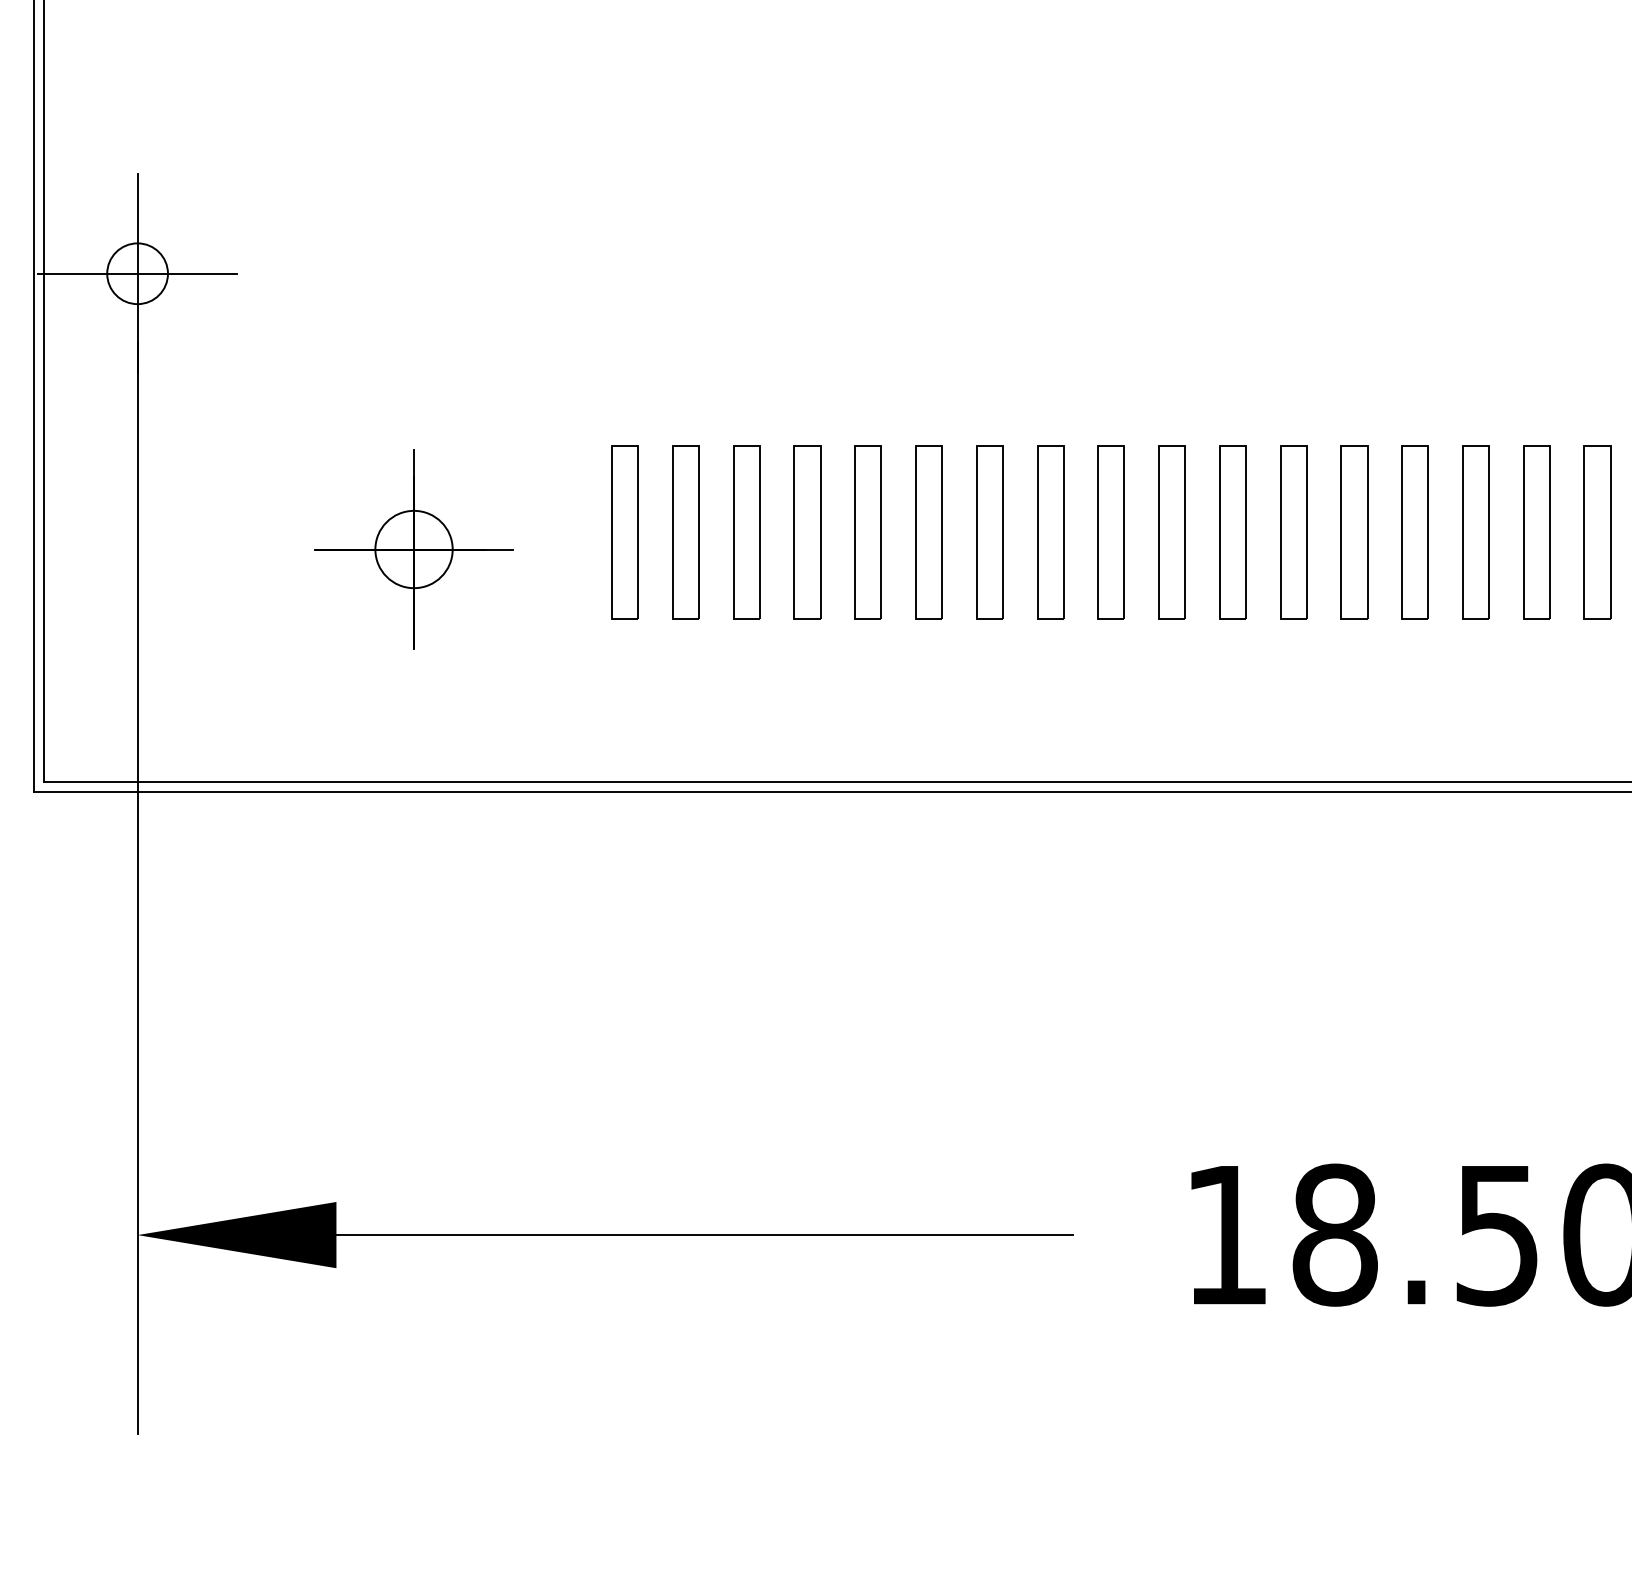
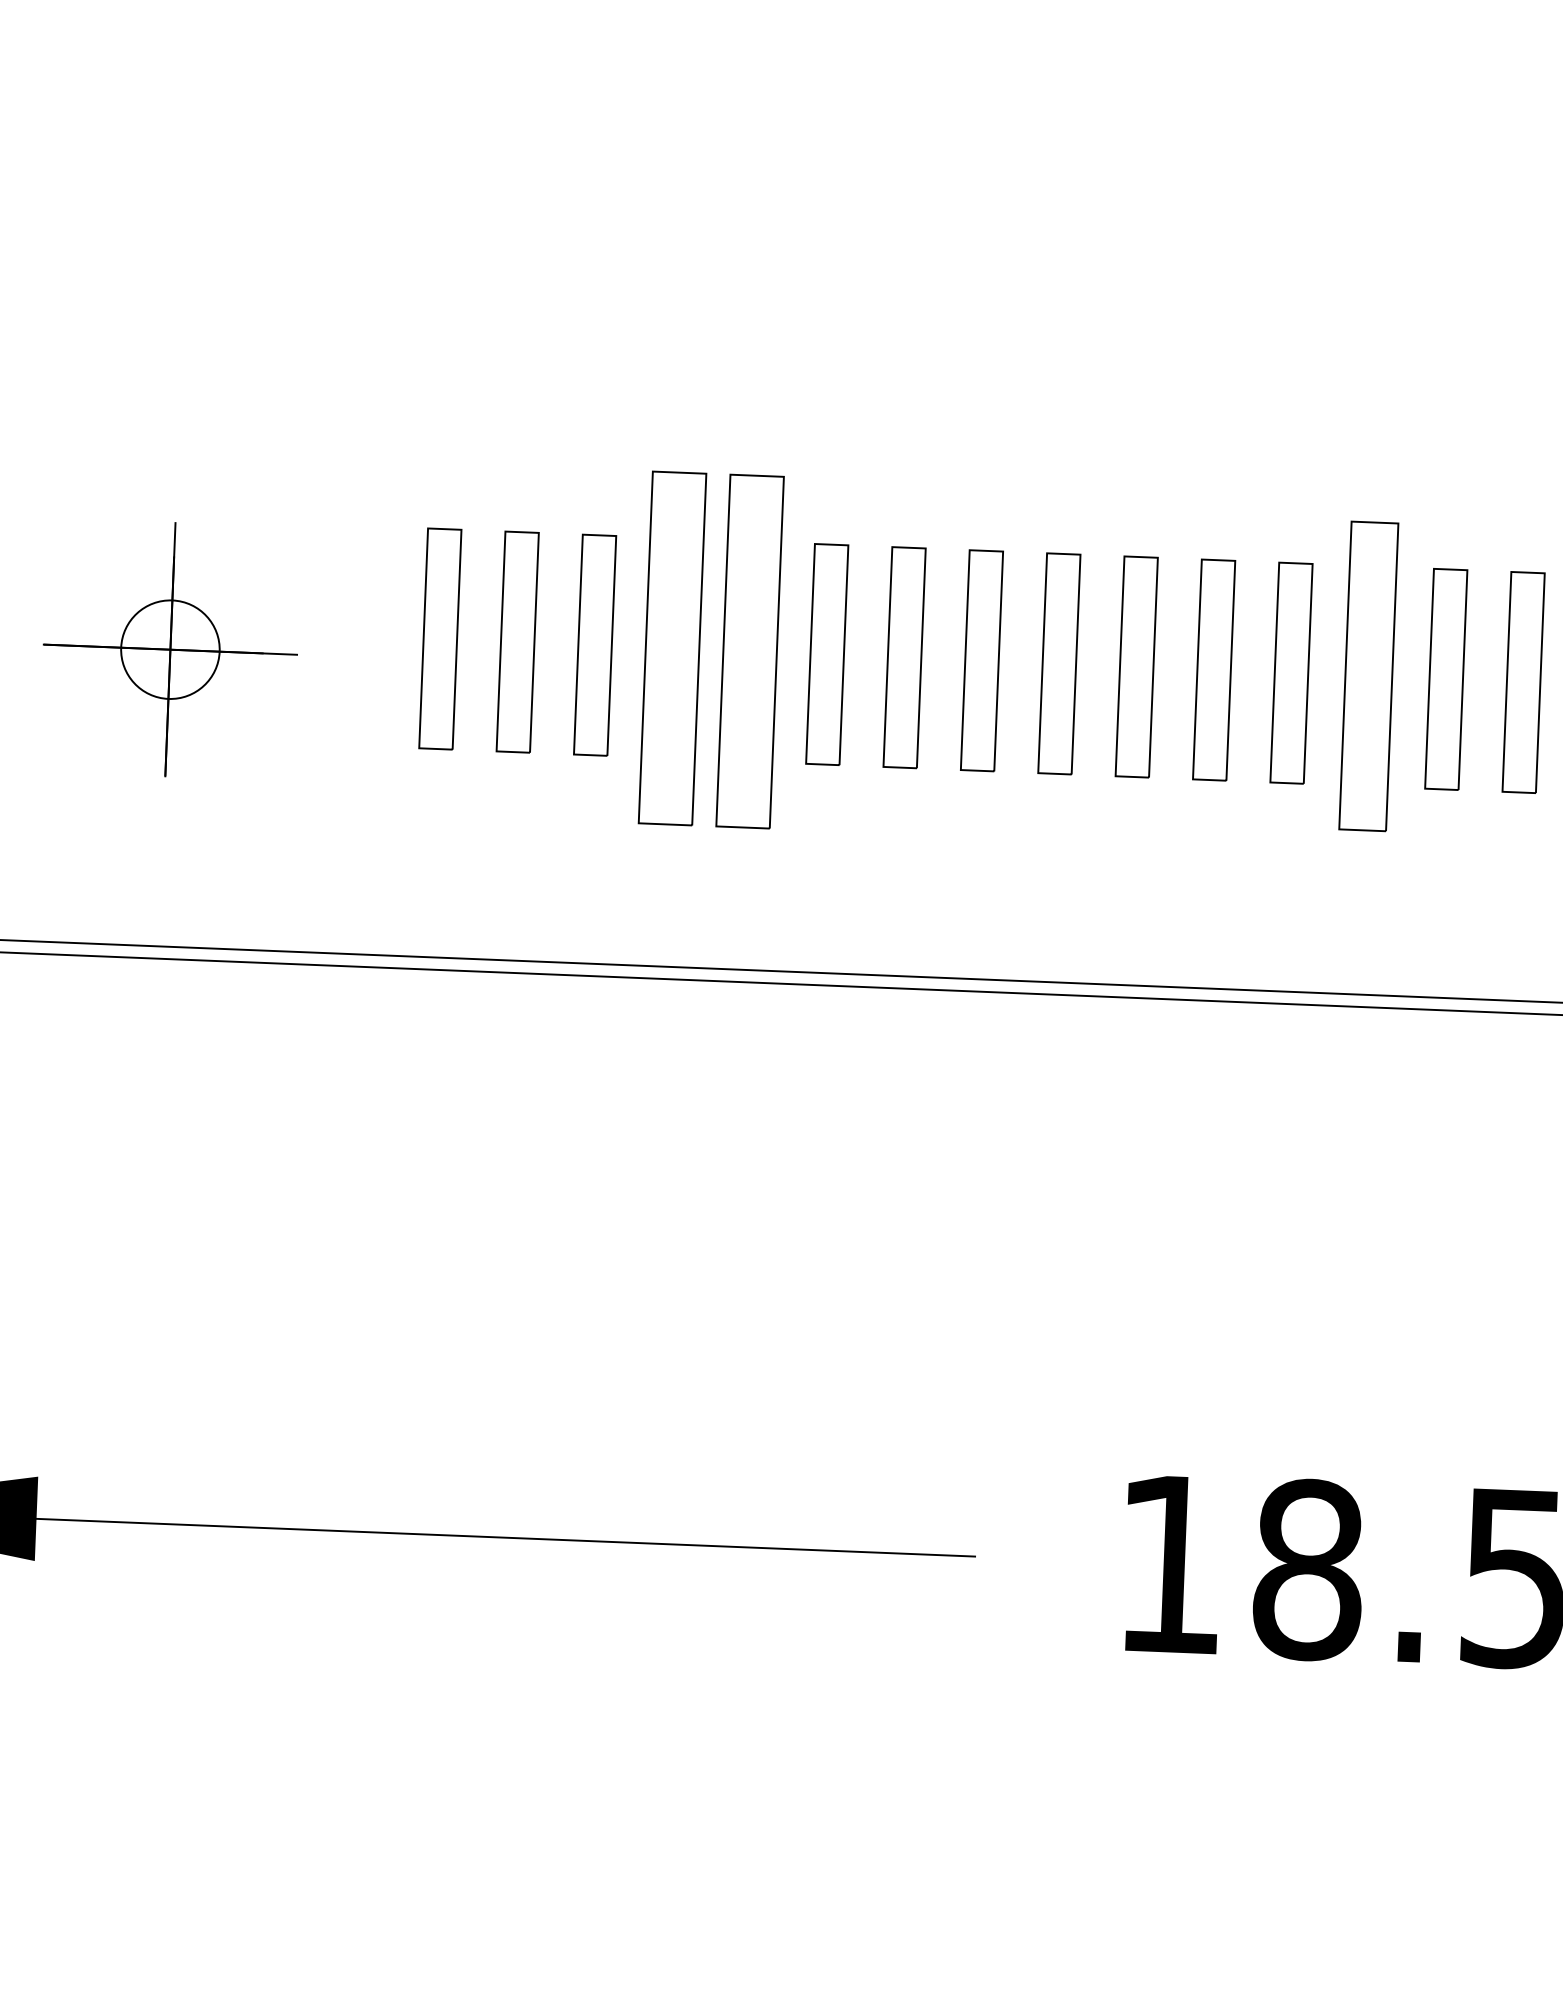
part: (807, 532) -> (672, 648), size x1.6
part: (867, 532) -> (748, 651), size x1.6
part: (1354, 532) -> (1369, 676), size x1.4

